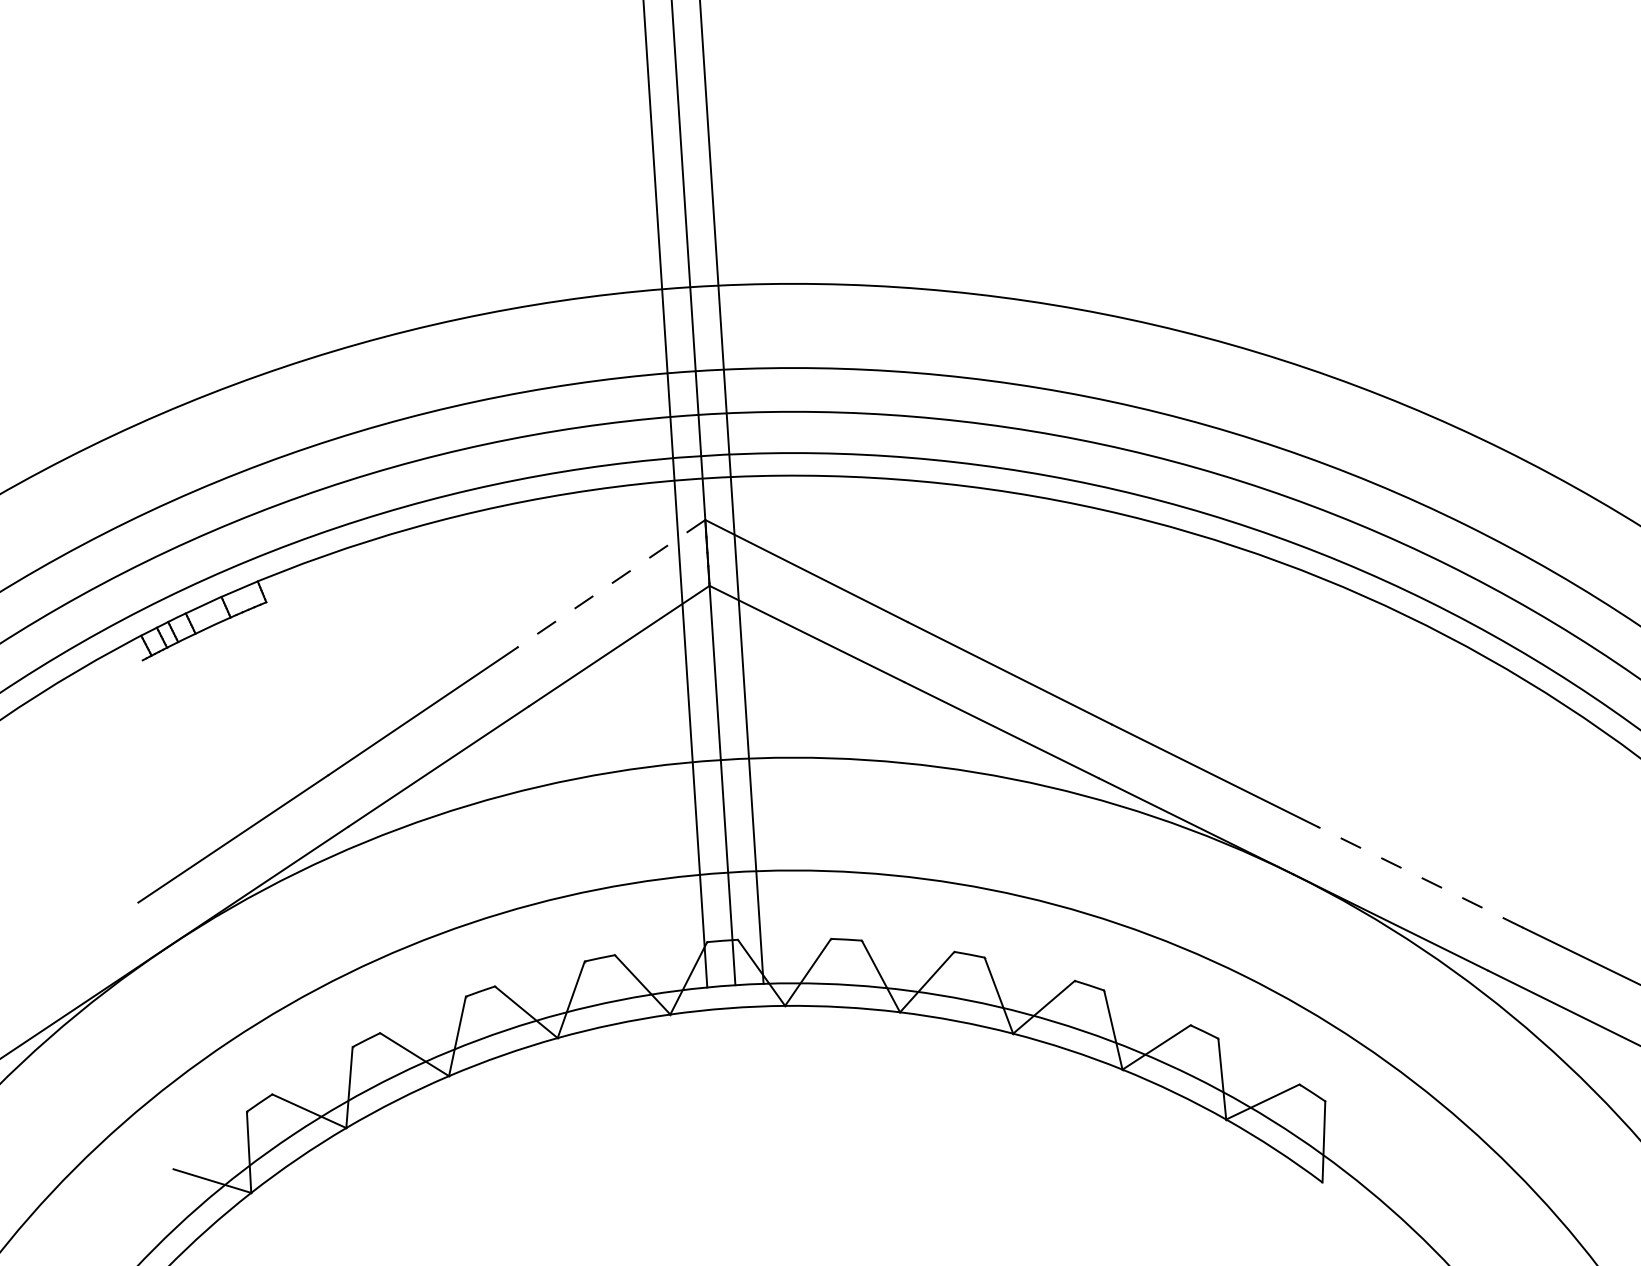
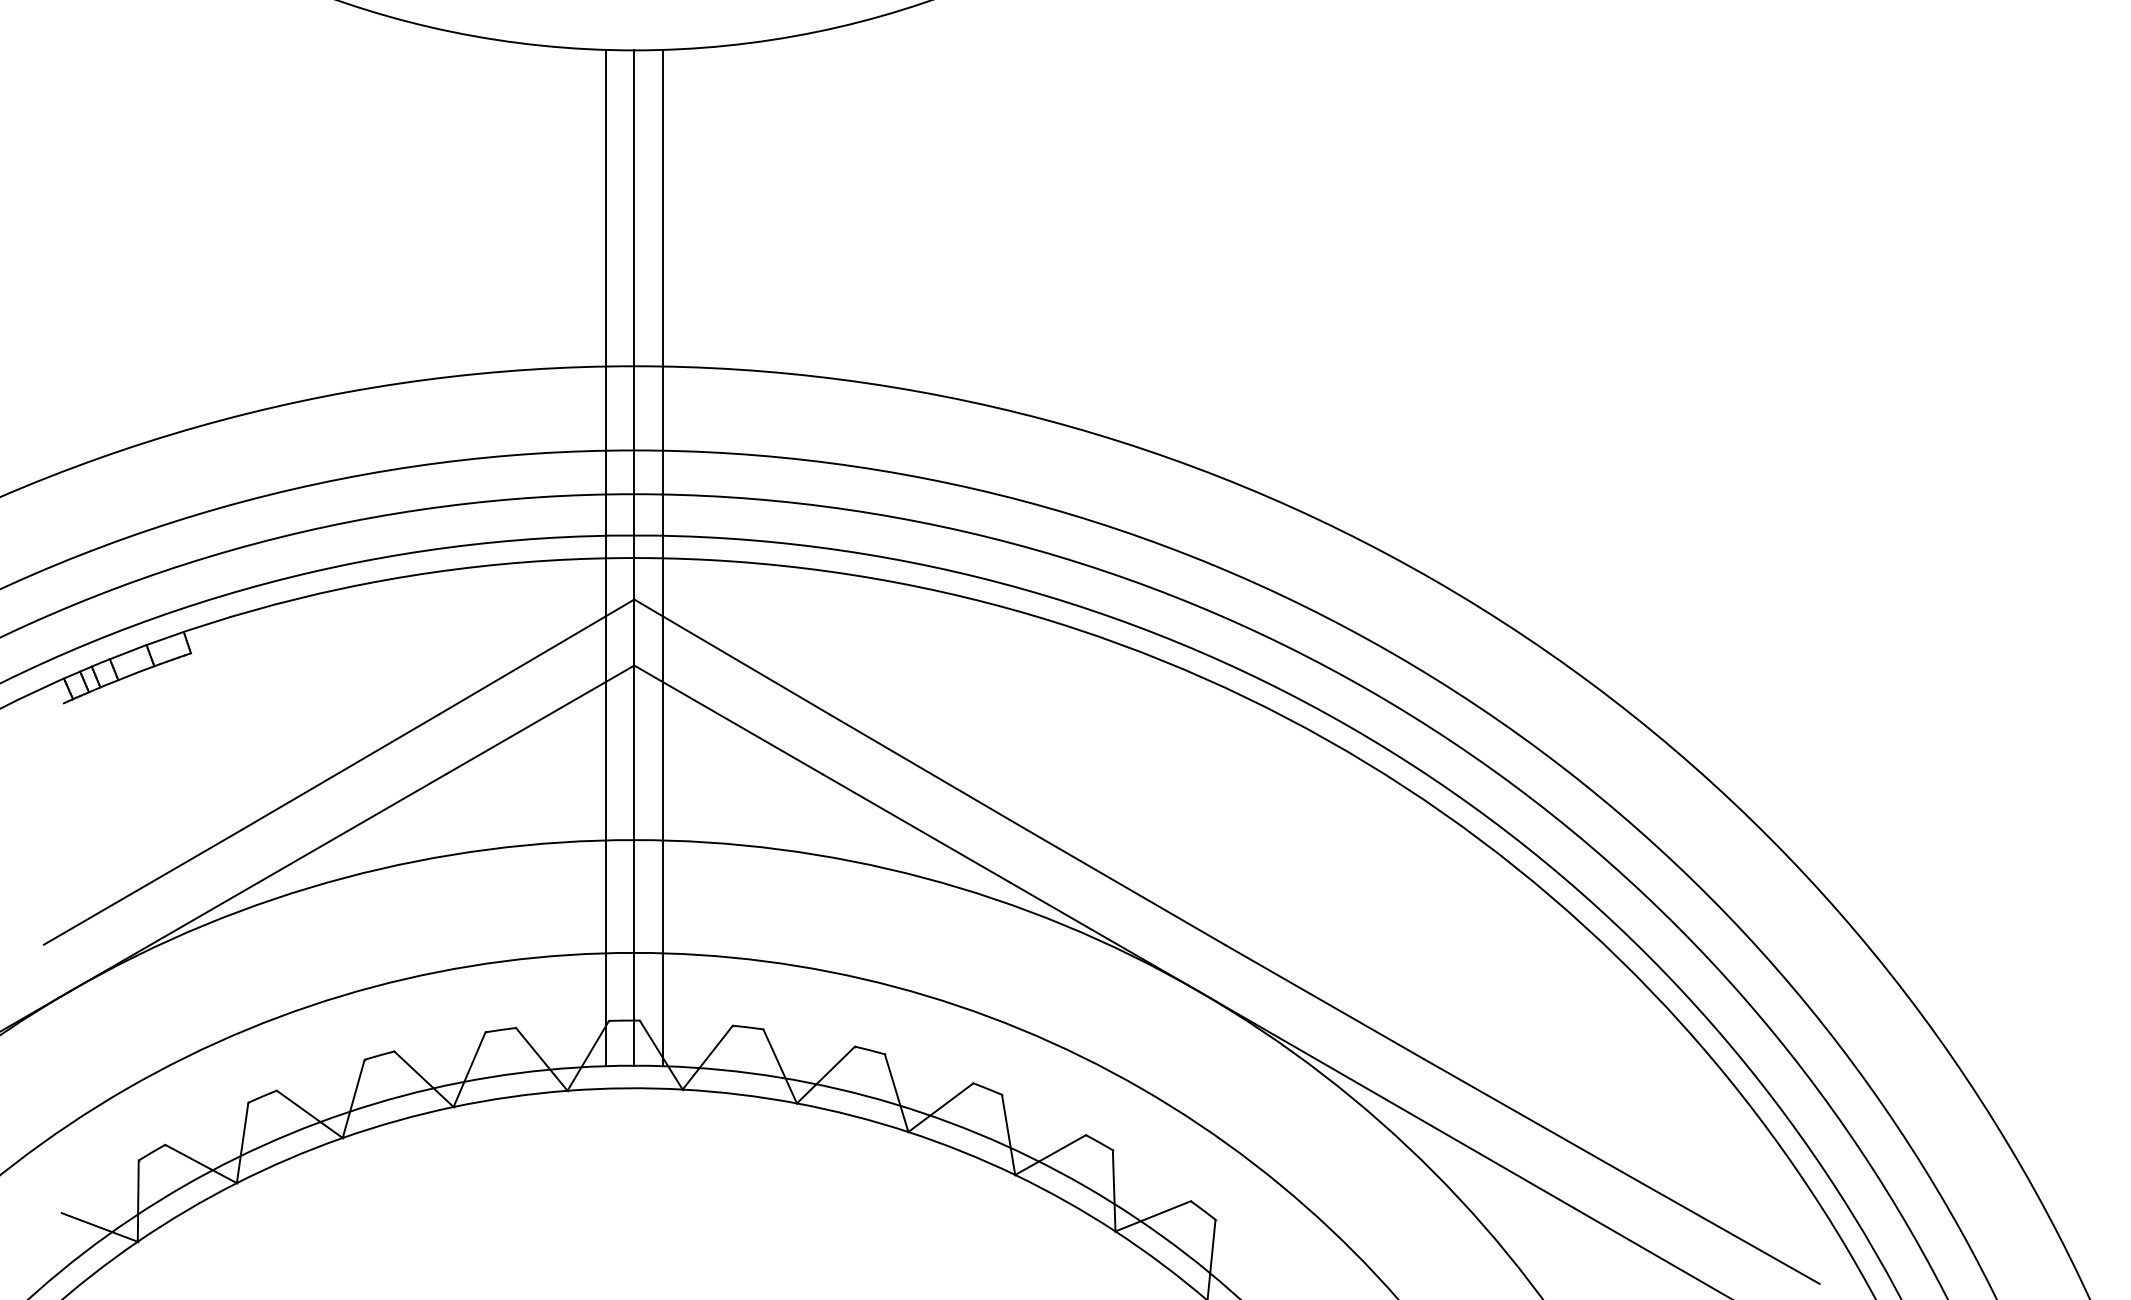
line: (611, 584) -> (536, 657), dashed -> solid
line: (1419, 876) -> (1324, 1001), dashed -> solid

